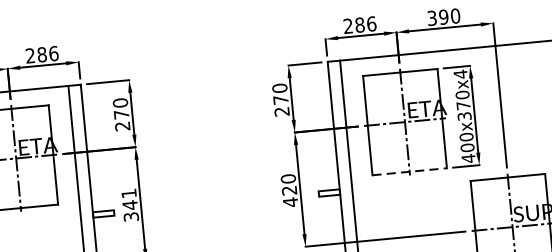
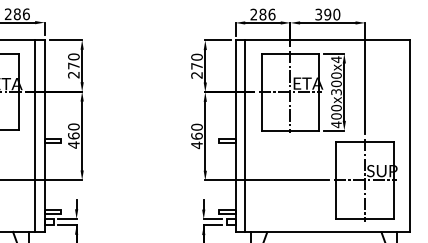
text: (463, 105) -> (336, 83), 400x370x4 -> 400x300x4
line: (409, 171) -> (290, 130), dashed -> solid
text: (288, 189) -> (196, 135), 420 -> 460
text: (129, 204) -> (73, 135), 341 -> 460

